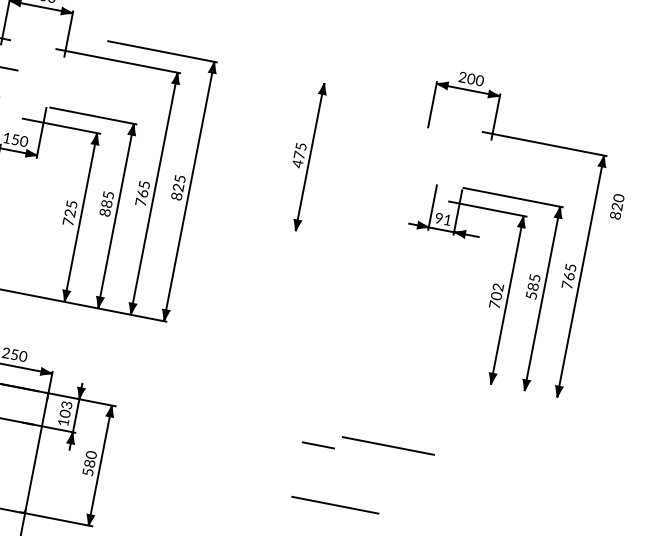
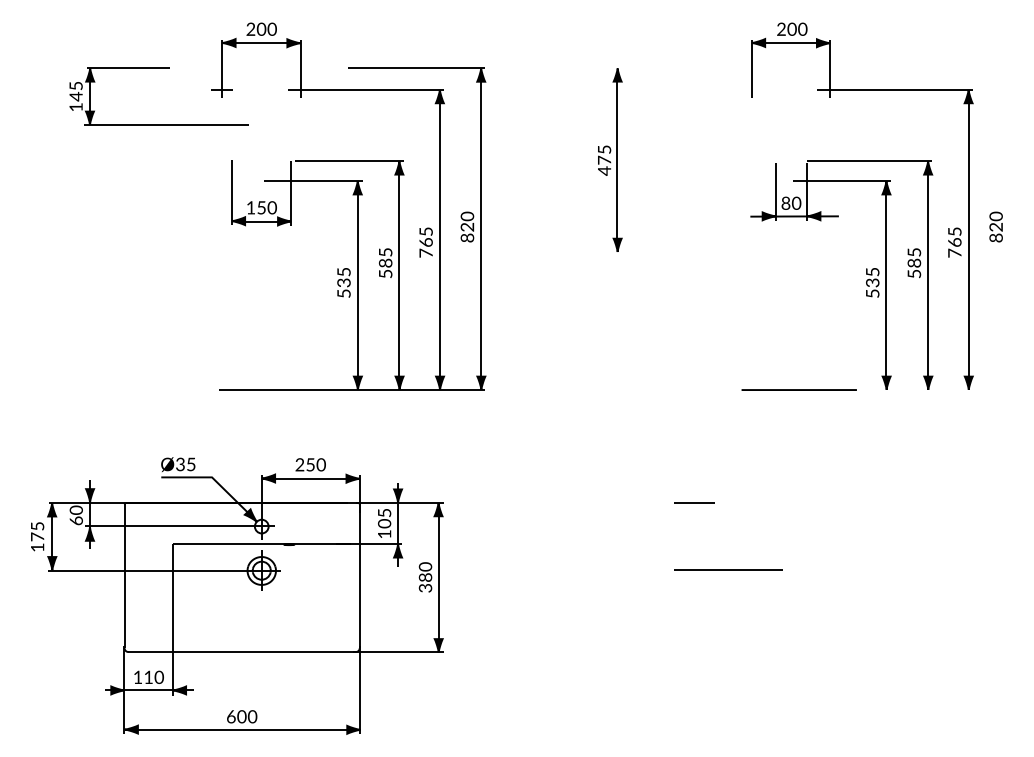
text: (180, 179) -> (467, 216), 825 -> 820
text: (616, 206) -> (995, 226), moved
text: (105, 212) -> (385, 273), 885 -> 585
text: (69, 216) -> (343, 287), 725 -> 535
text: (443, 218) -> (791, 202), 91 -> 80
text: (496, 295) -> (872, 282), 702 -> 535
text: (66, 404) -> (384, 512), 103 -> 105
line: (387, 445) -> (798, 389), moved
text: (88, 472) -> (425, 588), 580 -> 380

